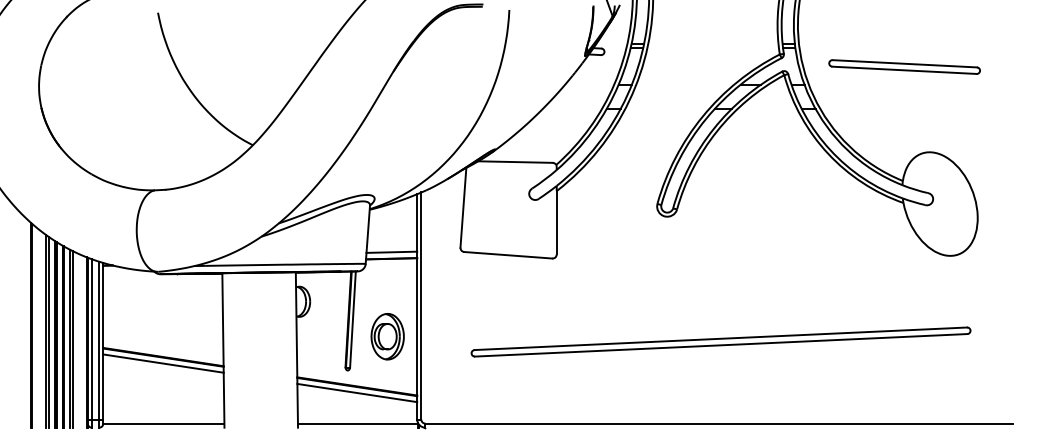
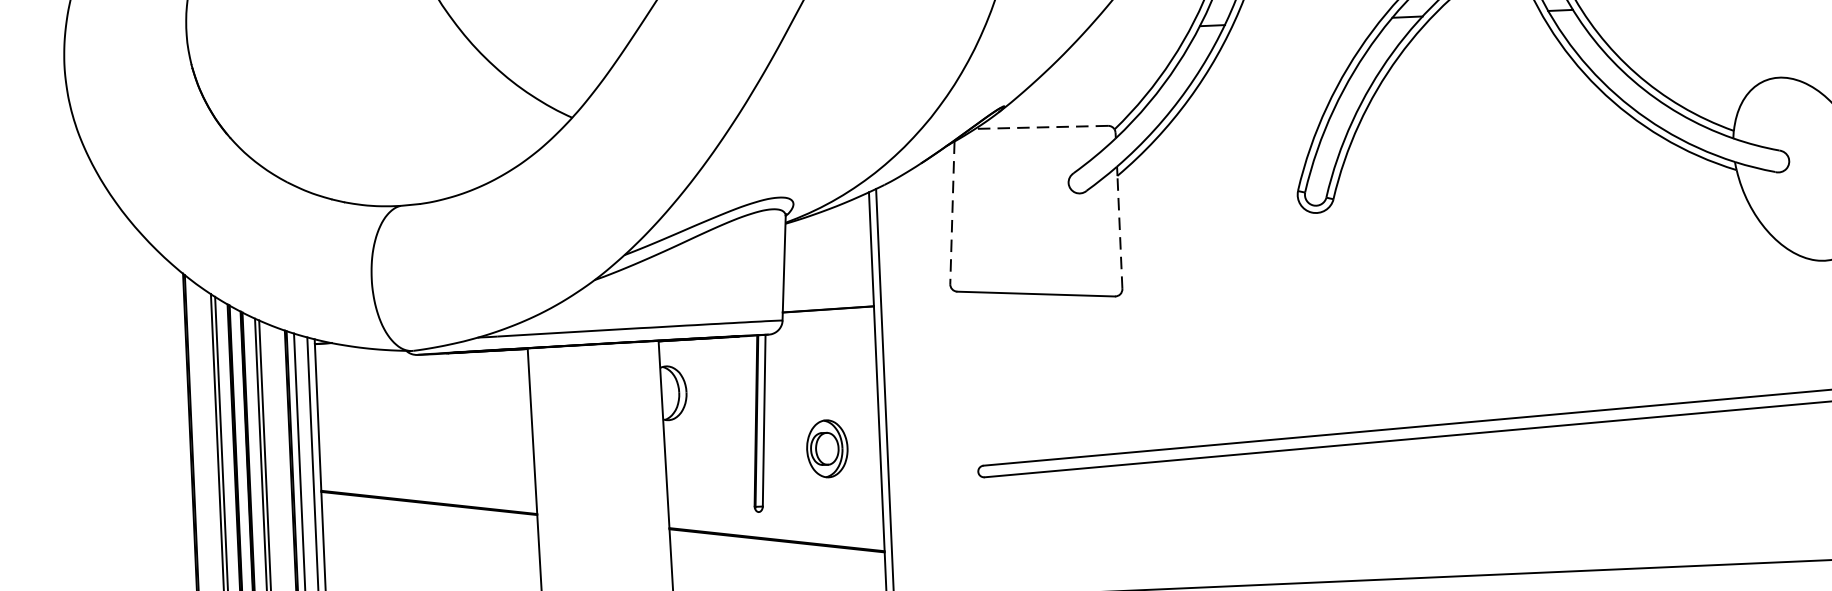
line: (515, 162) -> (1041, 128), solid -> dashed
line: (463, 208) -> (952, 214), solid -> dashed
line: (556, 222) -> (1119, 231), solid -> dashed
line: (391, 251) -> (827, 296), removed
part: (387, 336) -> (827, 448), size x0.7
line: (163, 363) -> (429, 513), removed
line: (357, 392) -> (777, 550), removed

